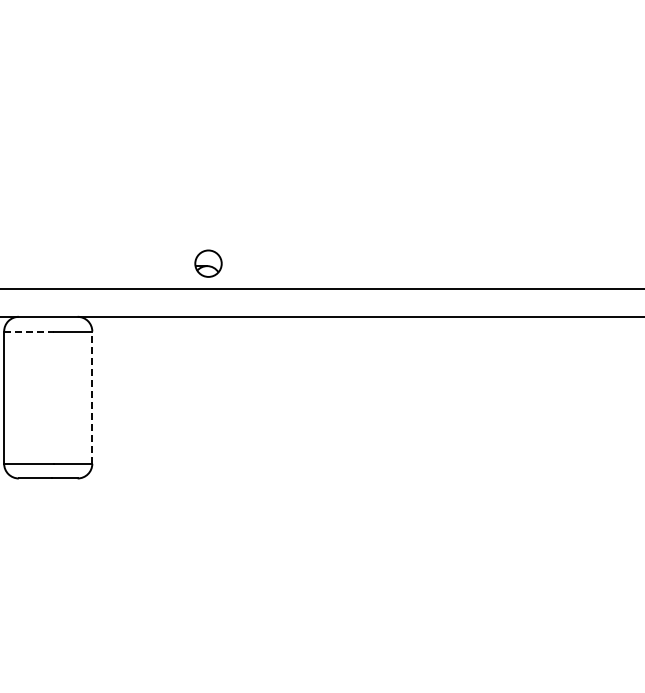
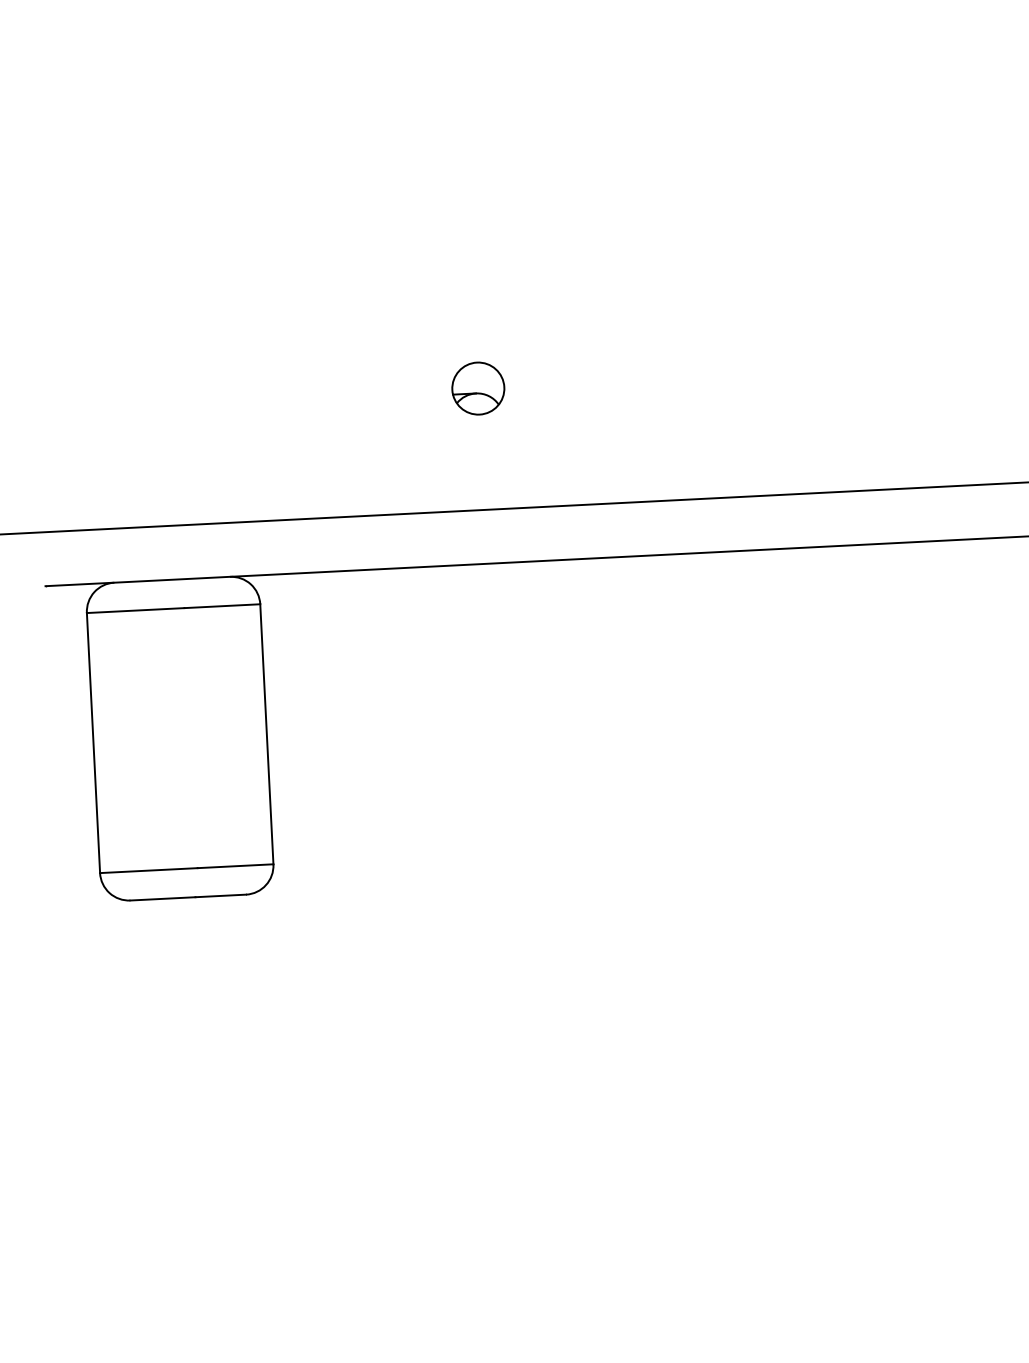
part: (208, 263) -> (478, 388), moved
line: (28, 331) -> (134, 610), dashed -> solid
line: (92, 397) -> (267, 733), dashed -> solid

